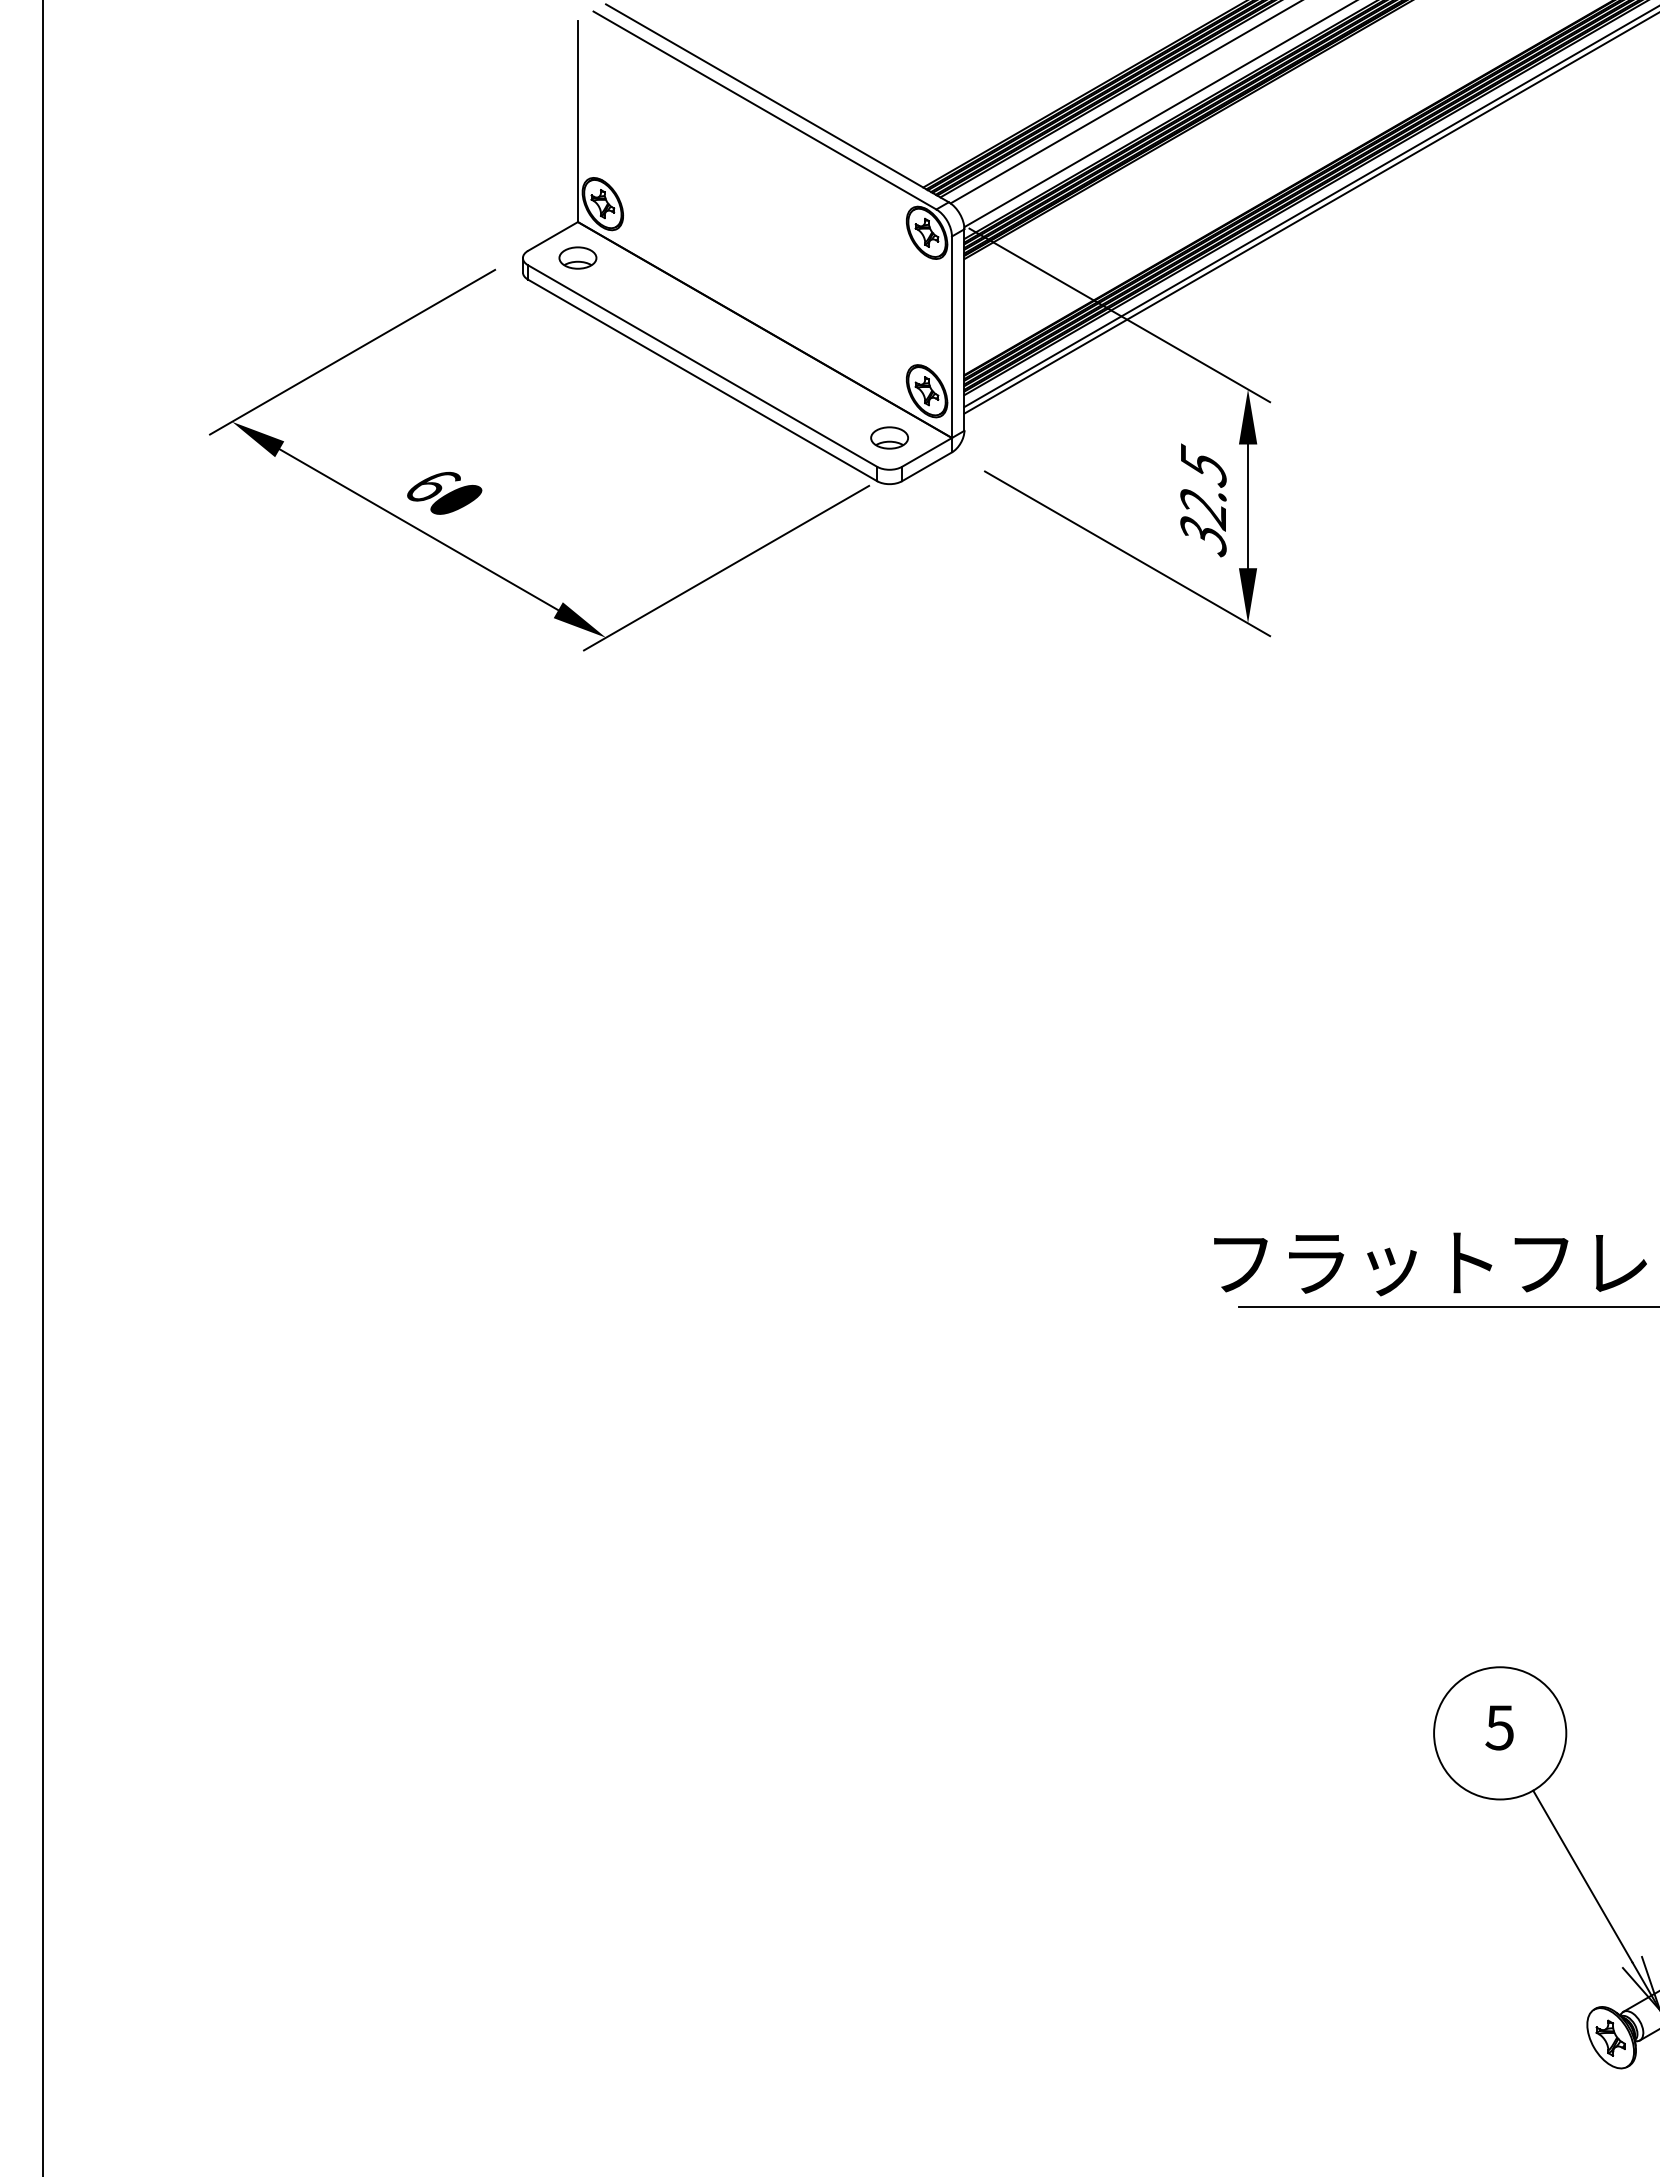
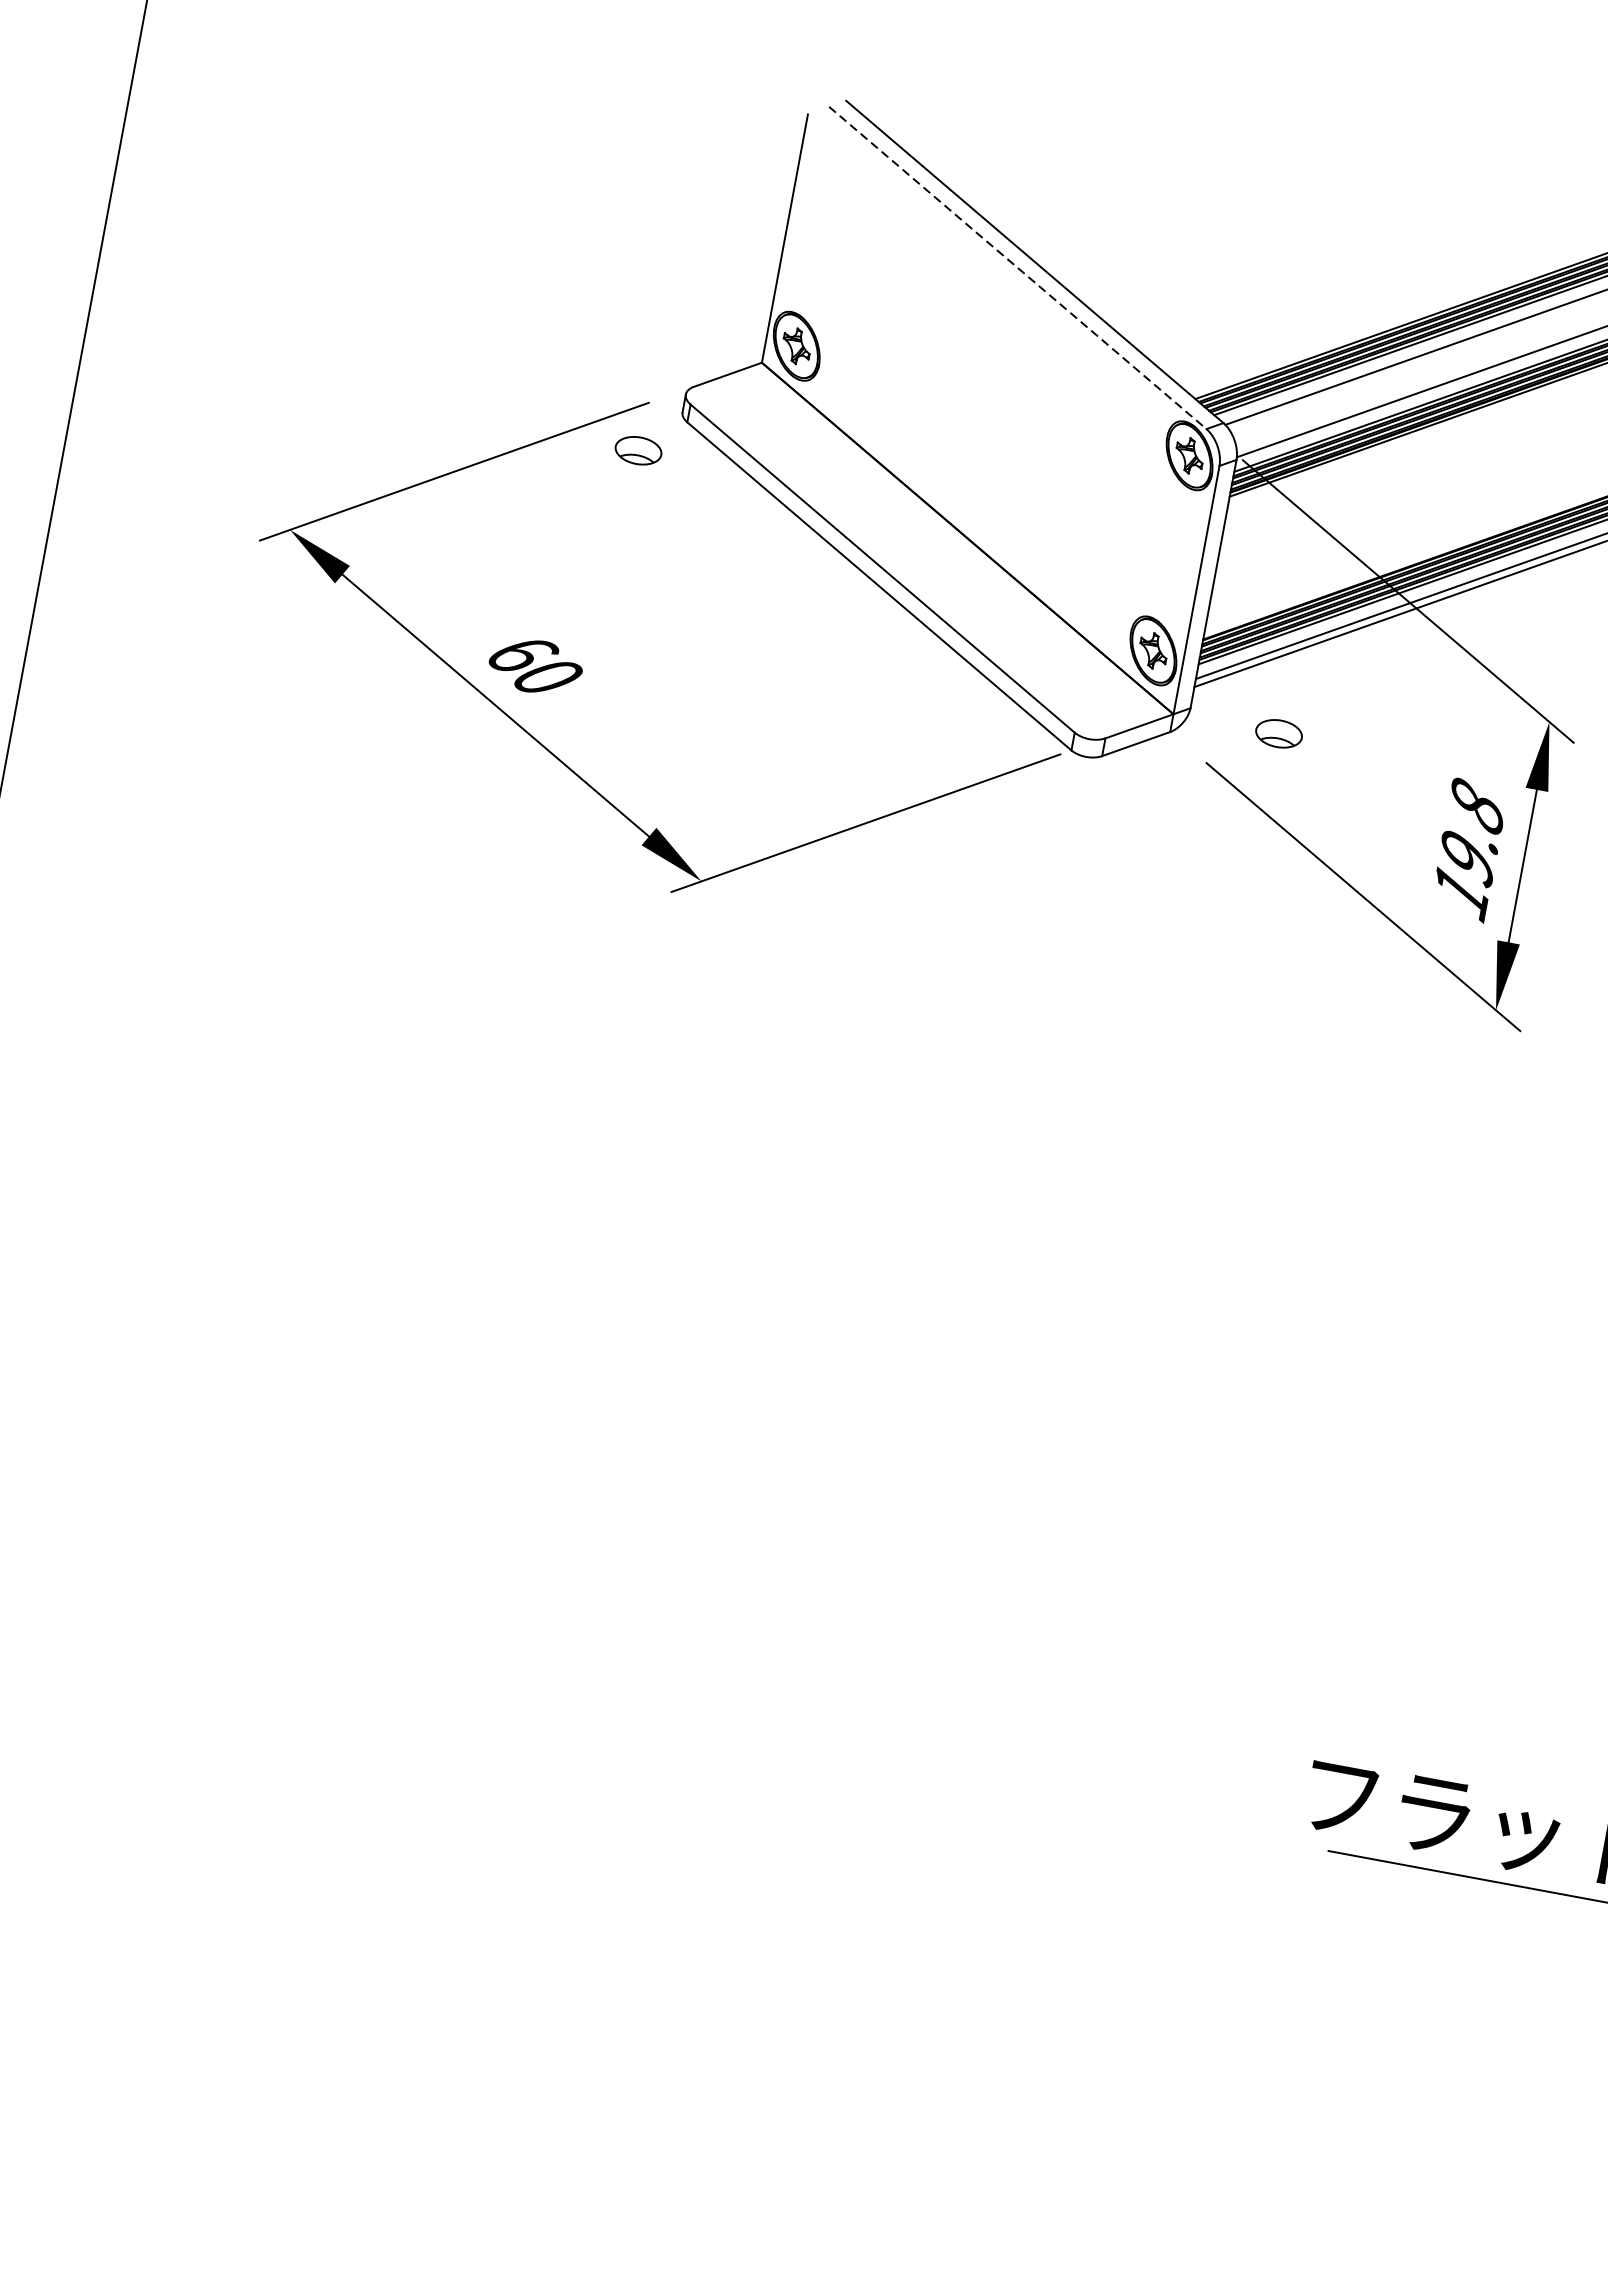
line: (764, 110) -> (1017, 267), solid -> dashed
part: (577, 257) -> (638, 449), moved
part: (889, 437) -> (1279, 733), moved
text: (1203, 500) -> (1469, 848), 32.5 -> 19.8

